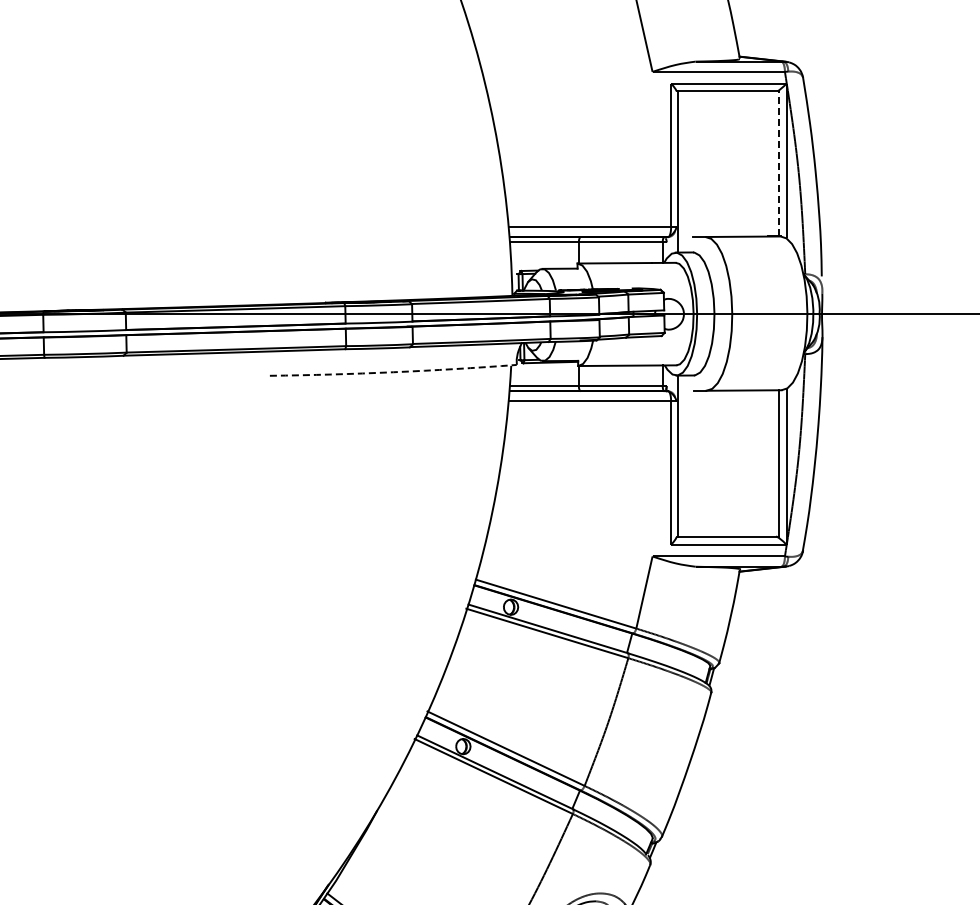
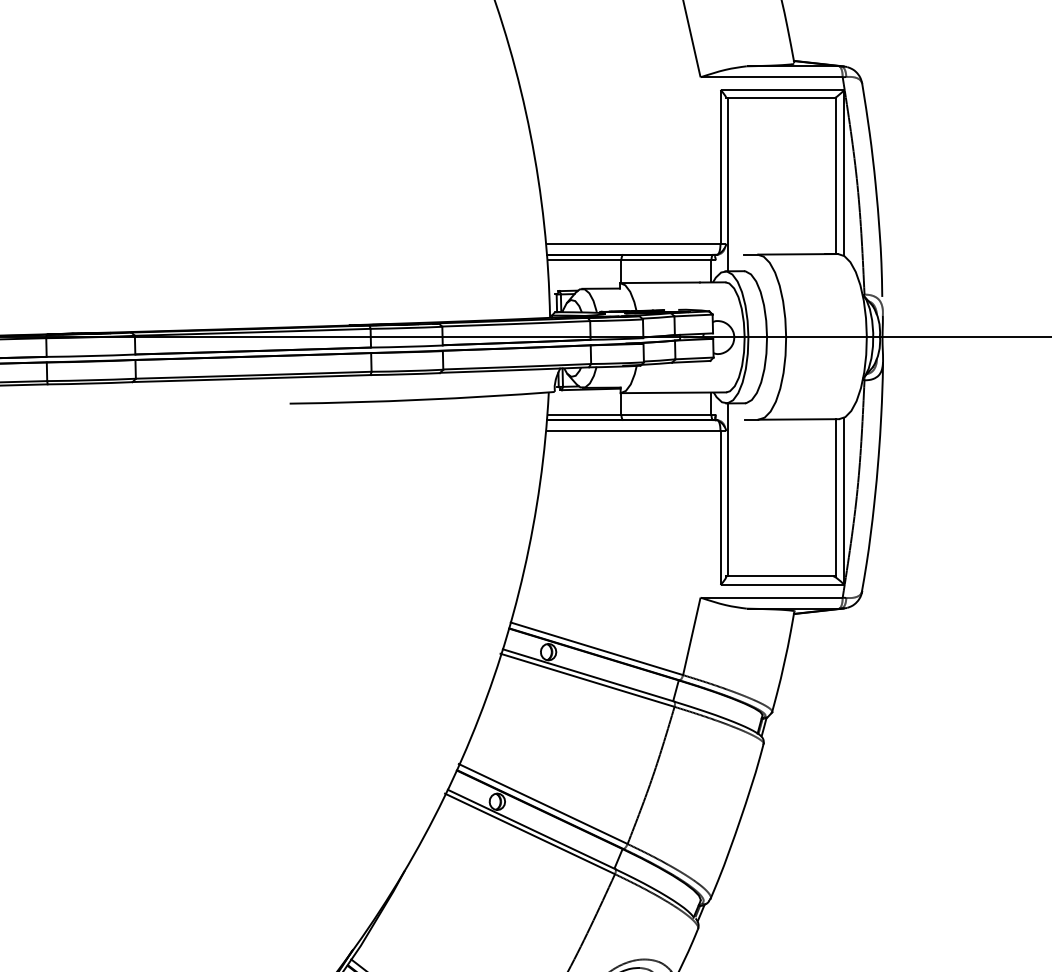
line: (778, 163) -> (835, 175), dashed -> solid
arc: (393, 372) -> (422, 400), dashed -> solid

